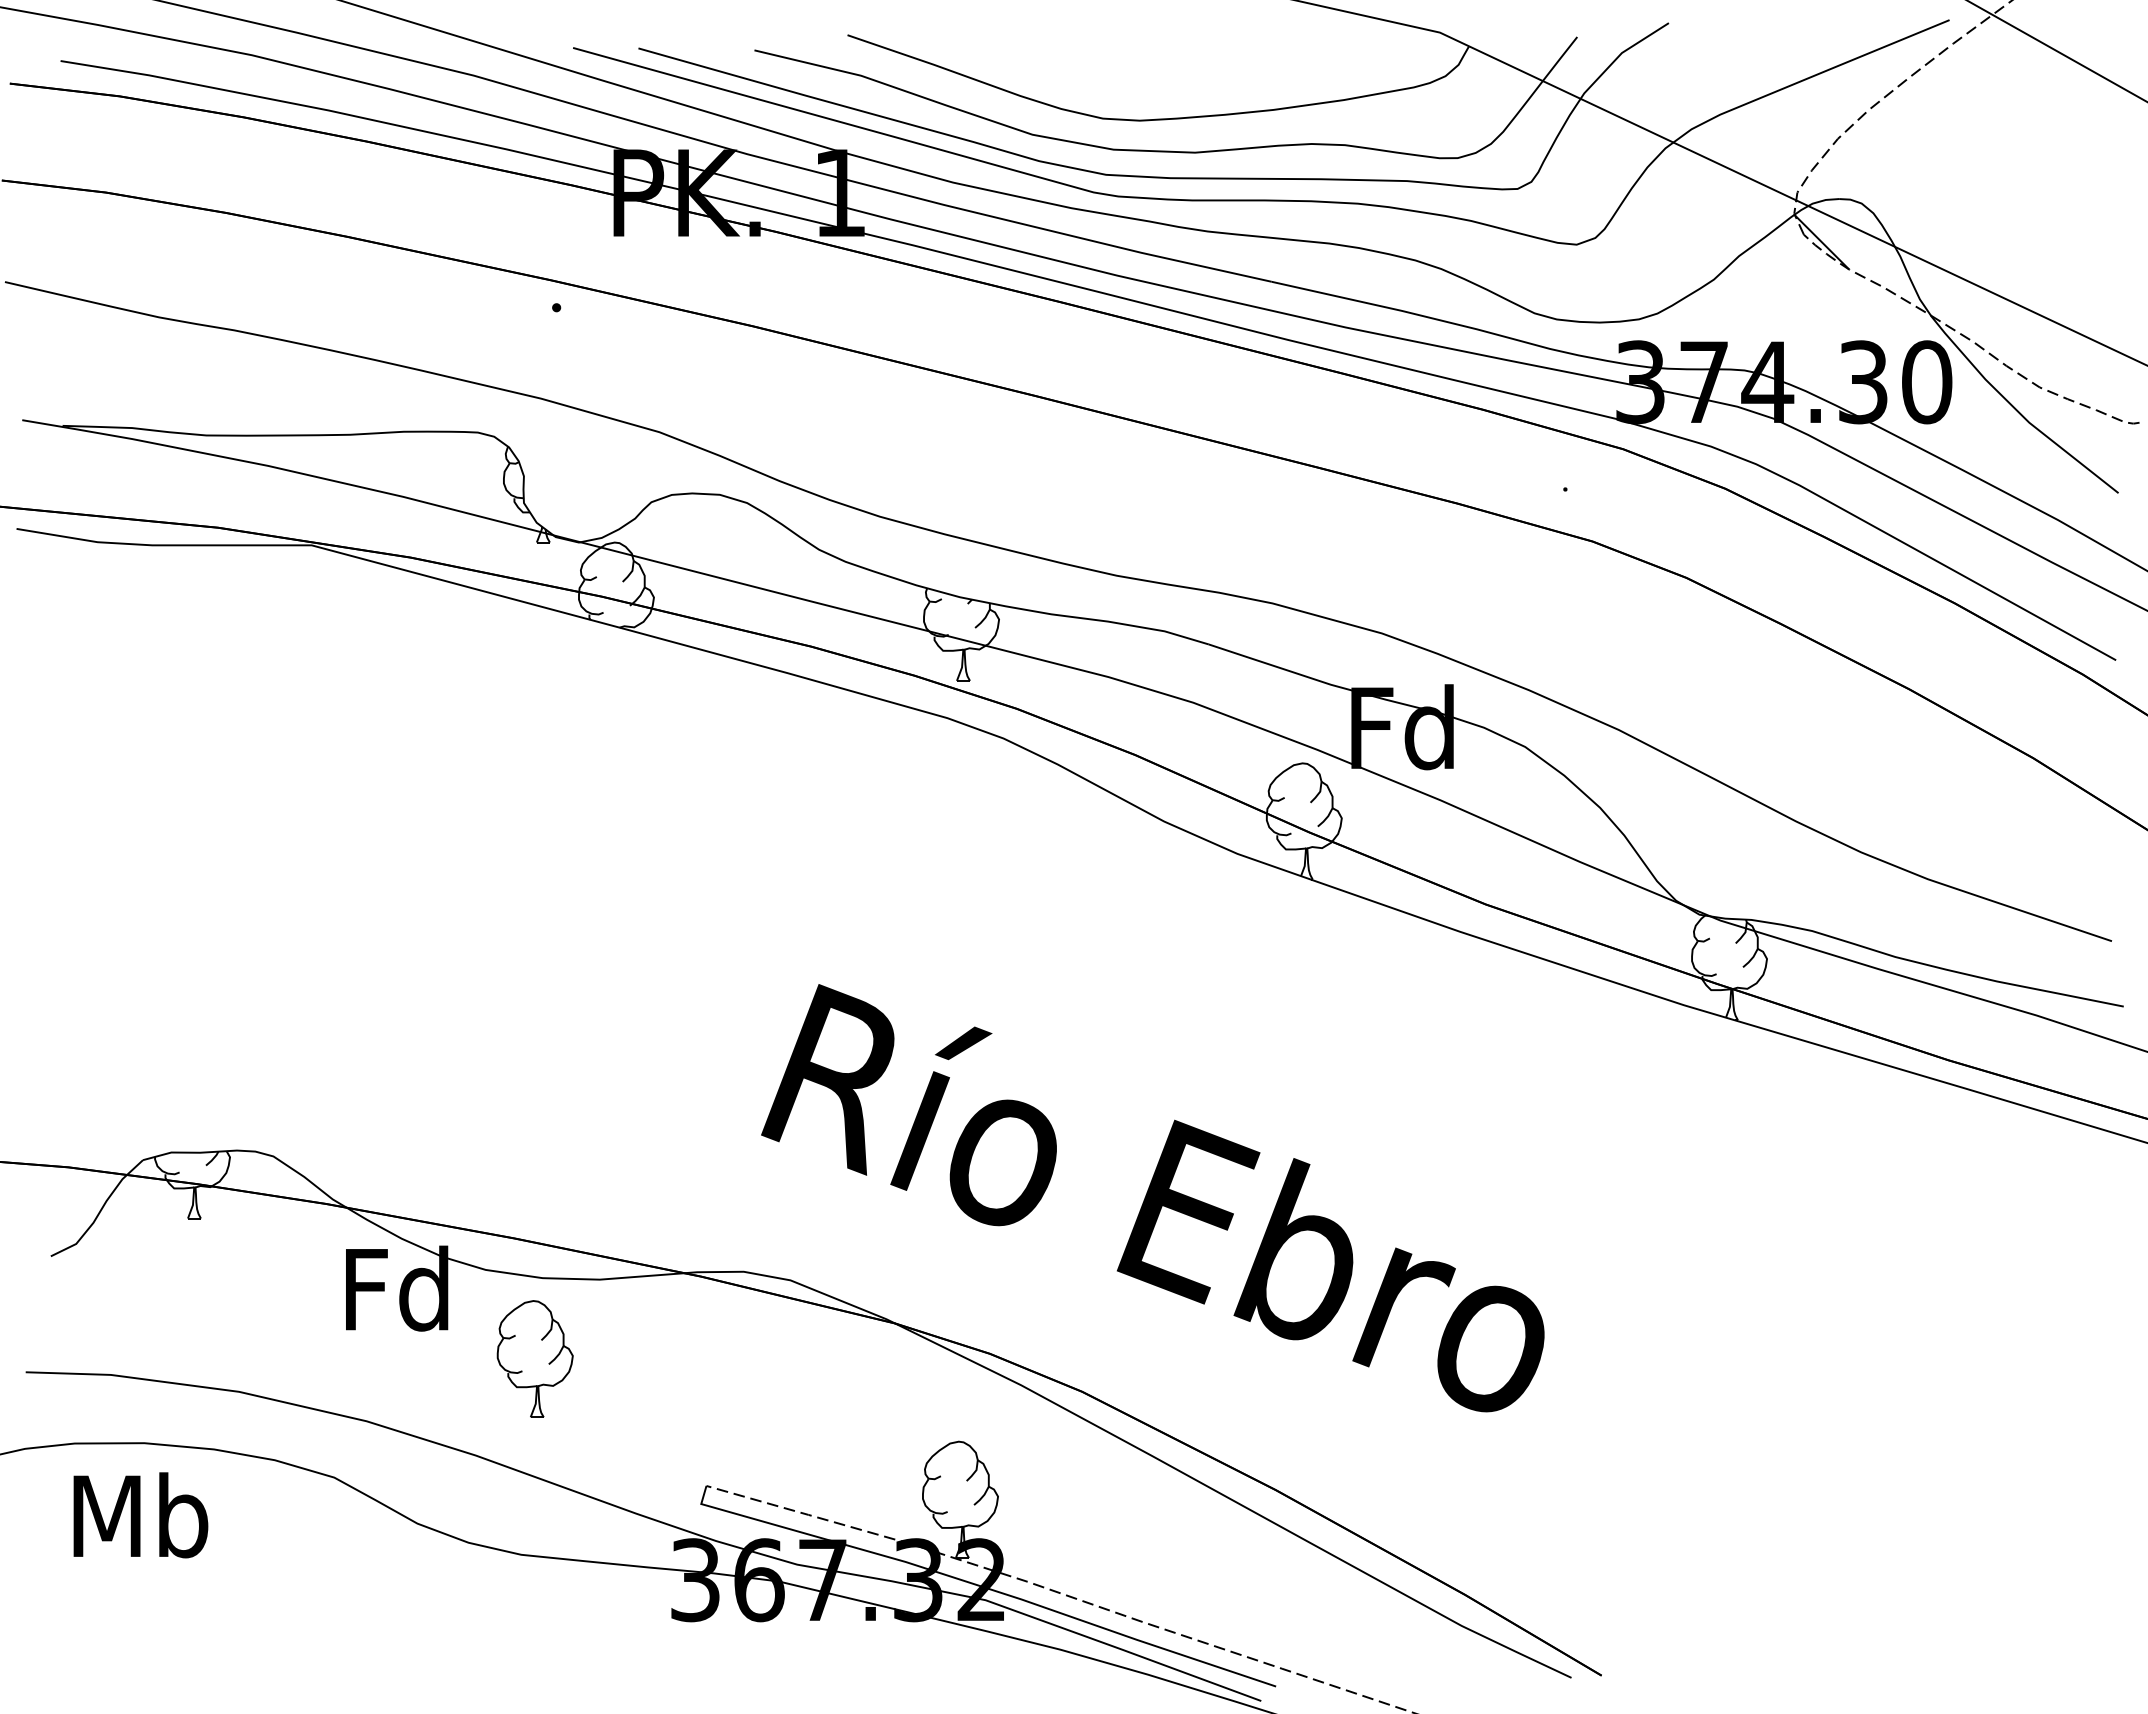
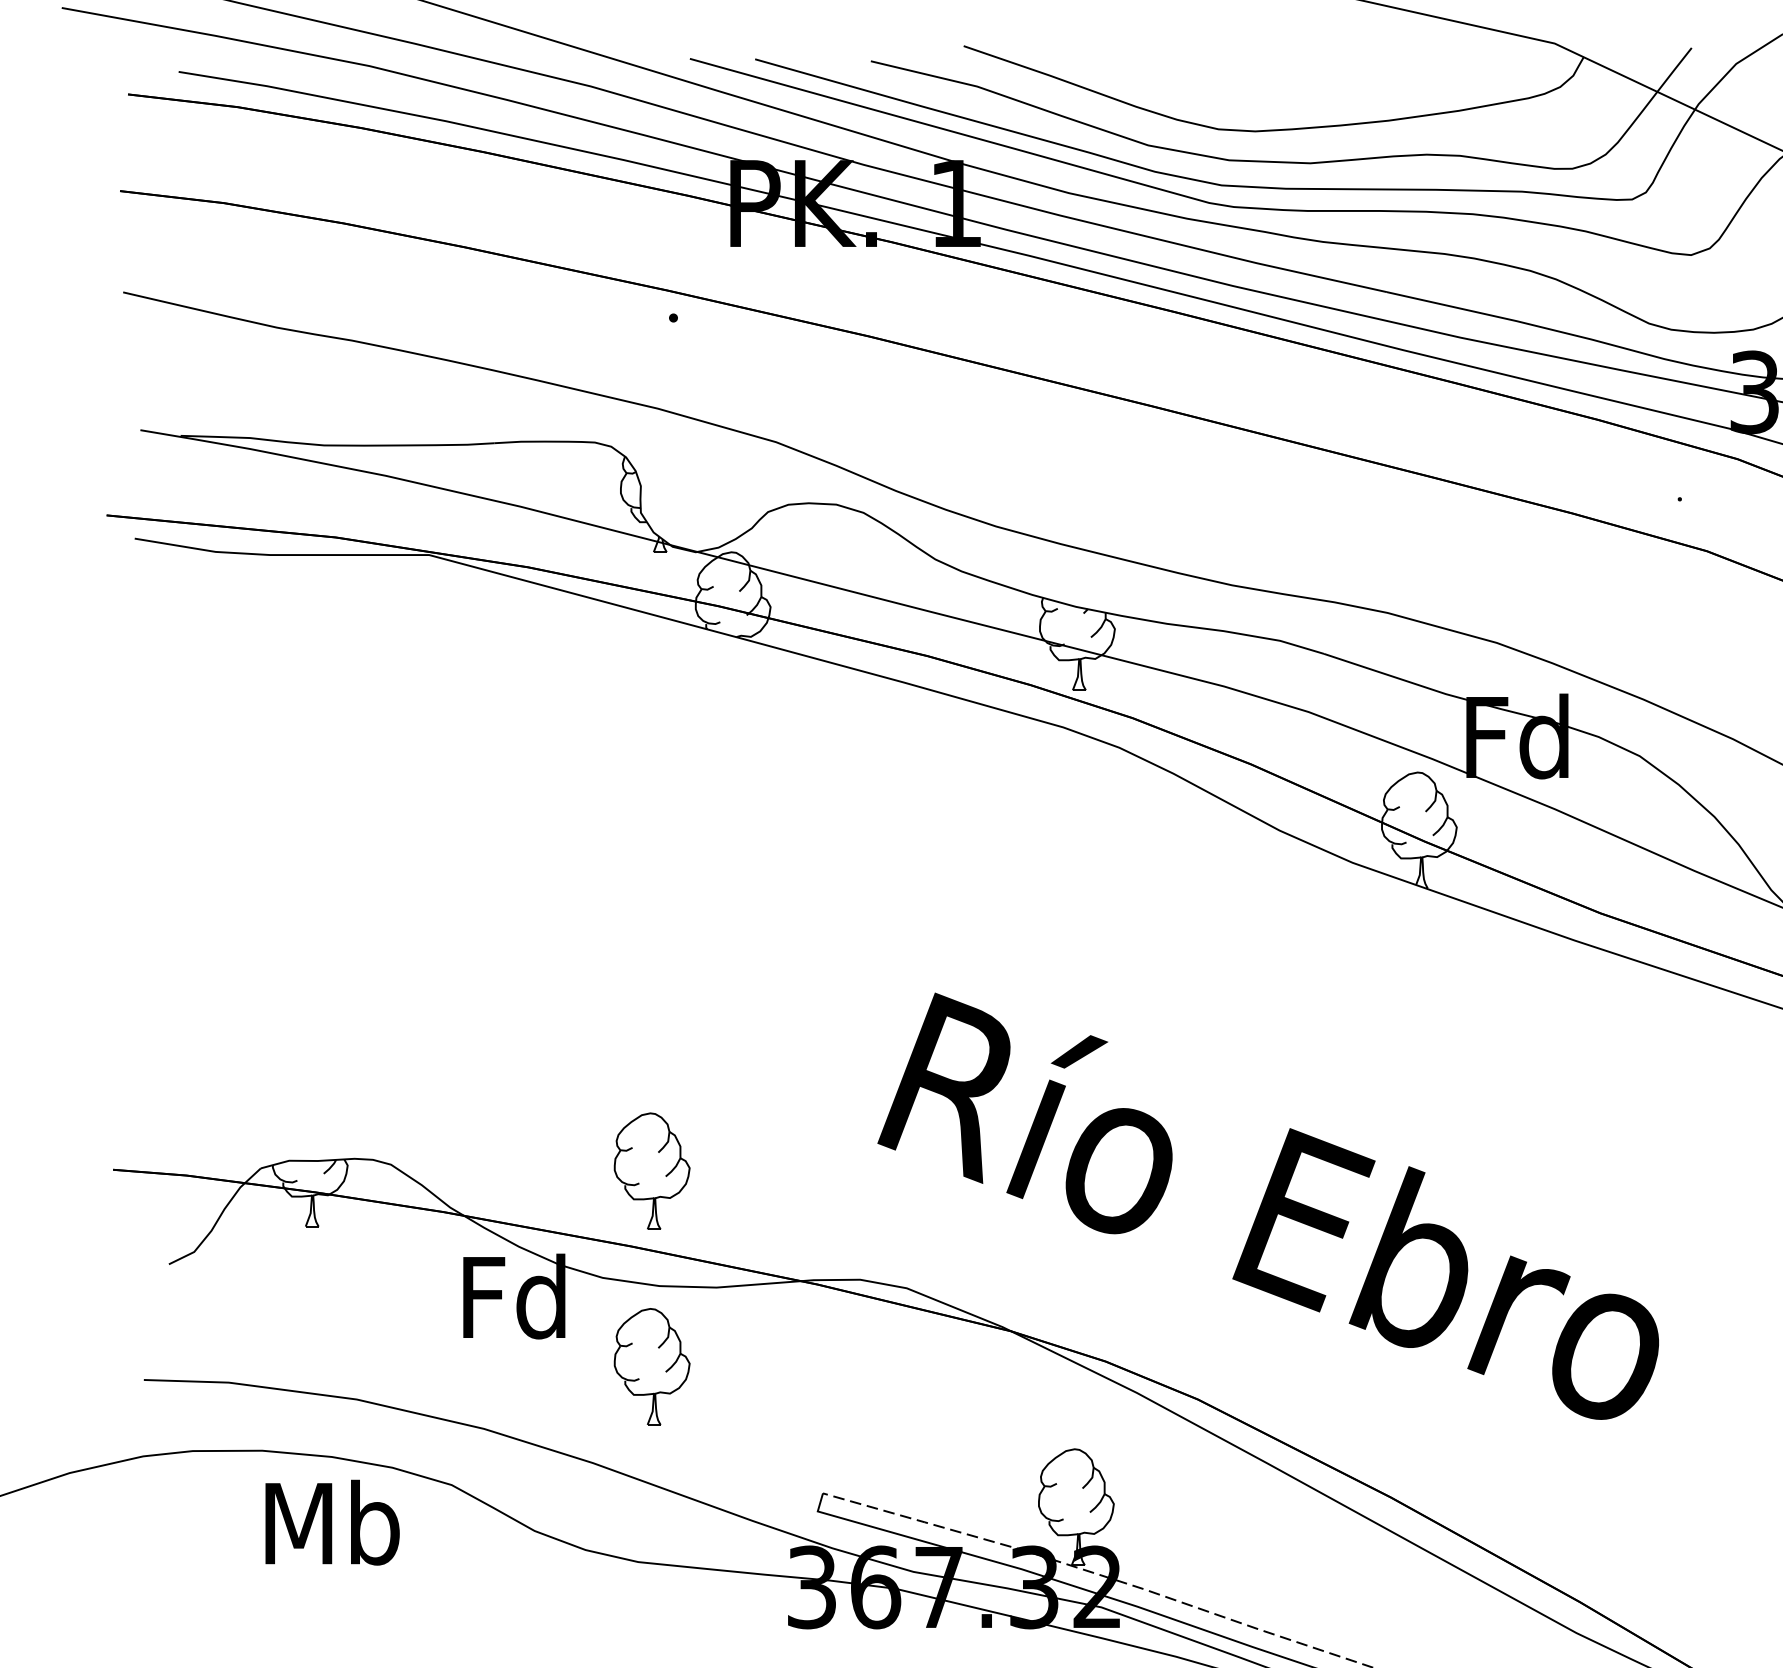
part: (534, 1162) -> (651, 1170), added
text: (140, 1515) -> (332, 1522), moved

